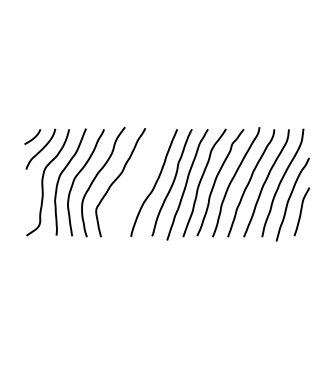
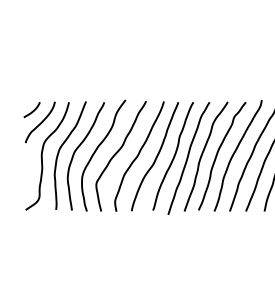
curve: (138, 181) -> (139, 155), added

